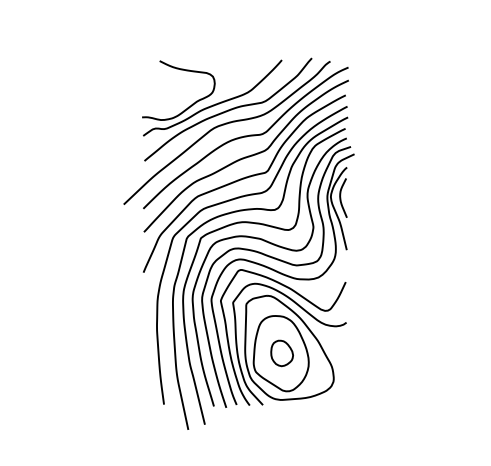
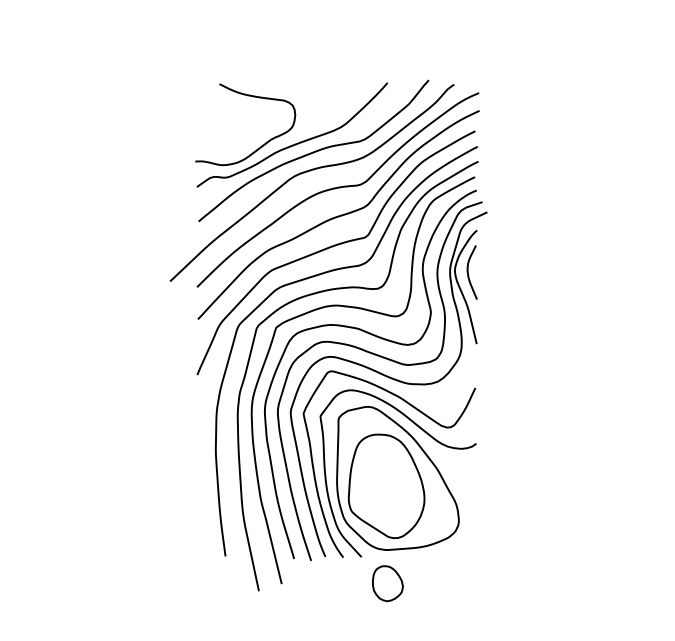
part: (281, 353) -> (386, 583), moved

